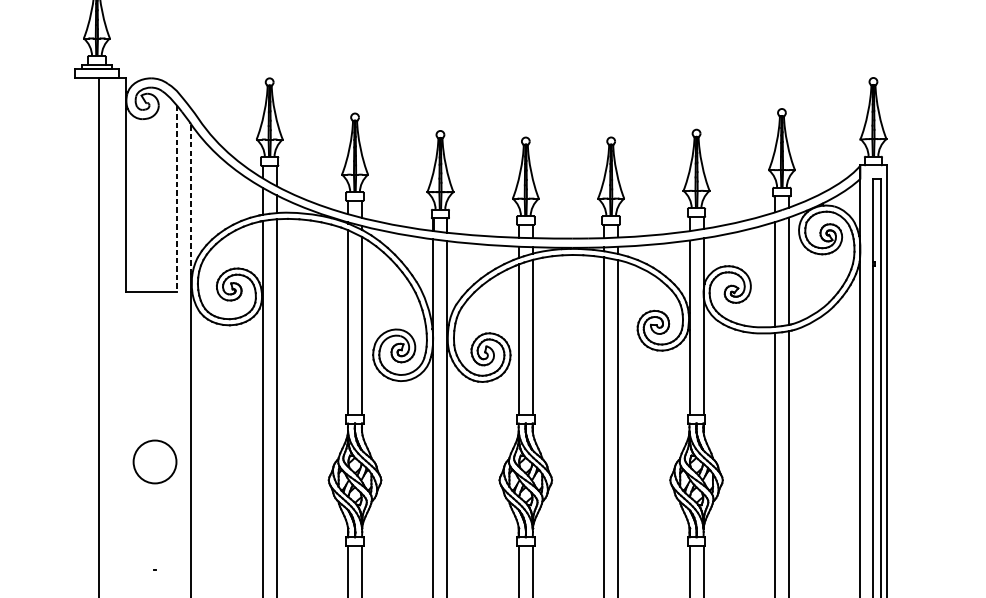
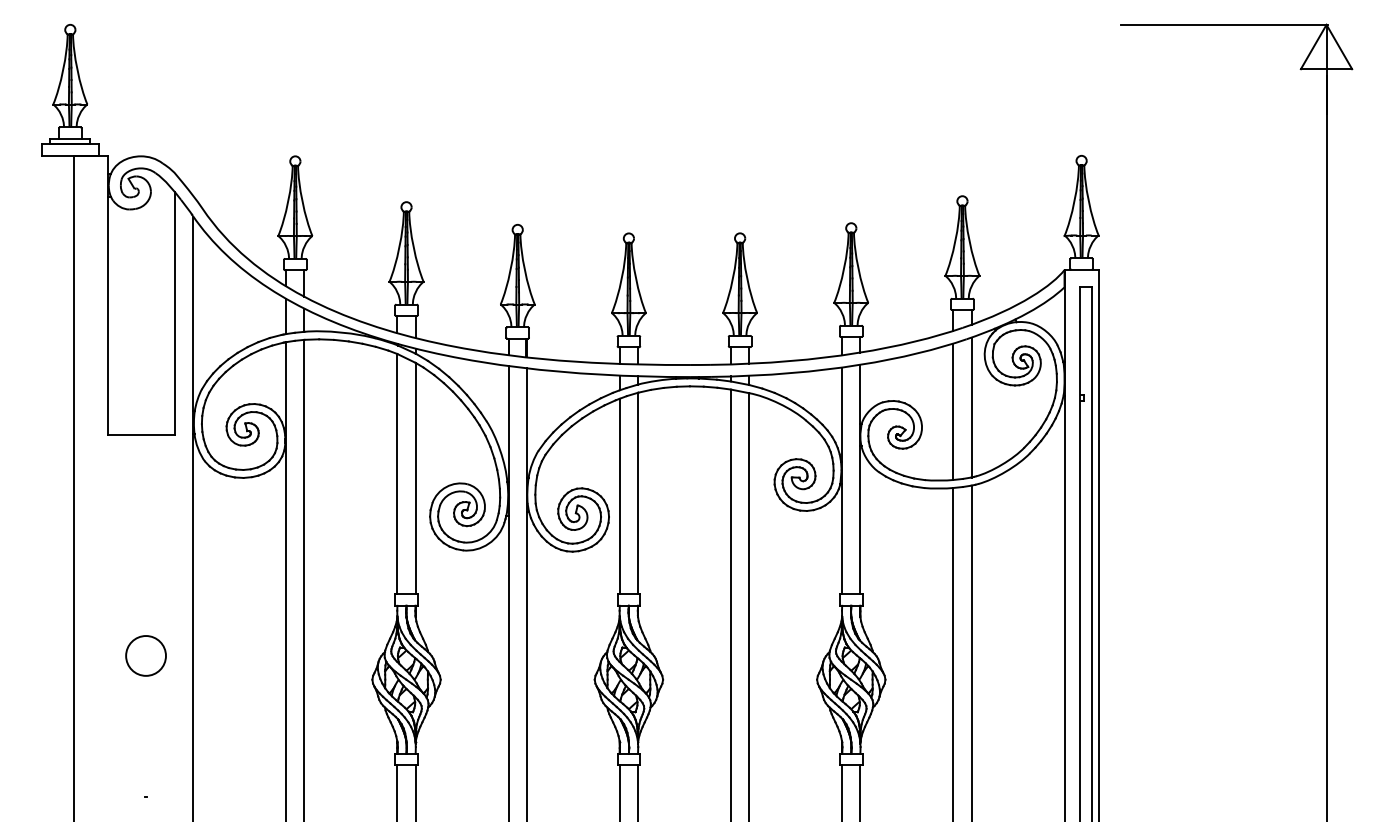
line: (177, 199) -> (175, 314), dashed -> solid
line: (191, 199) -> (193, 313), dashed -> solid
circle: (154, 461) -> (145, 655), size x0.71

